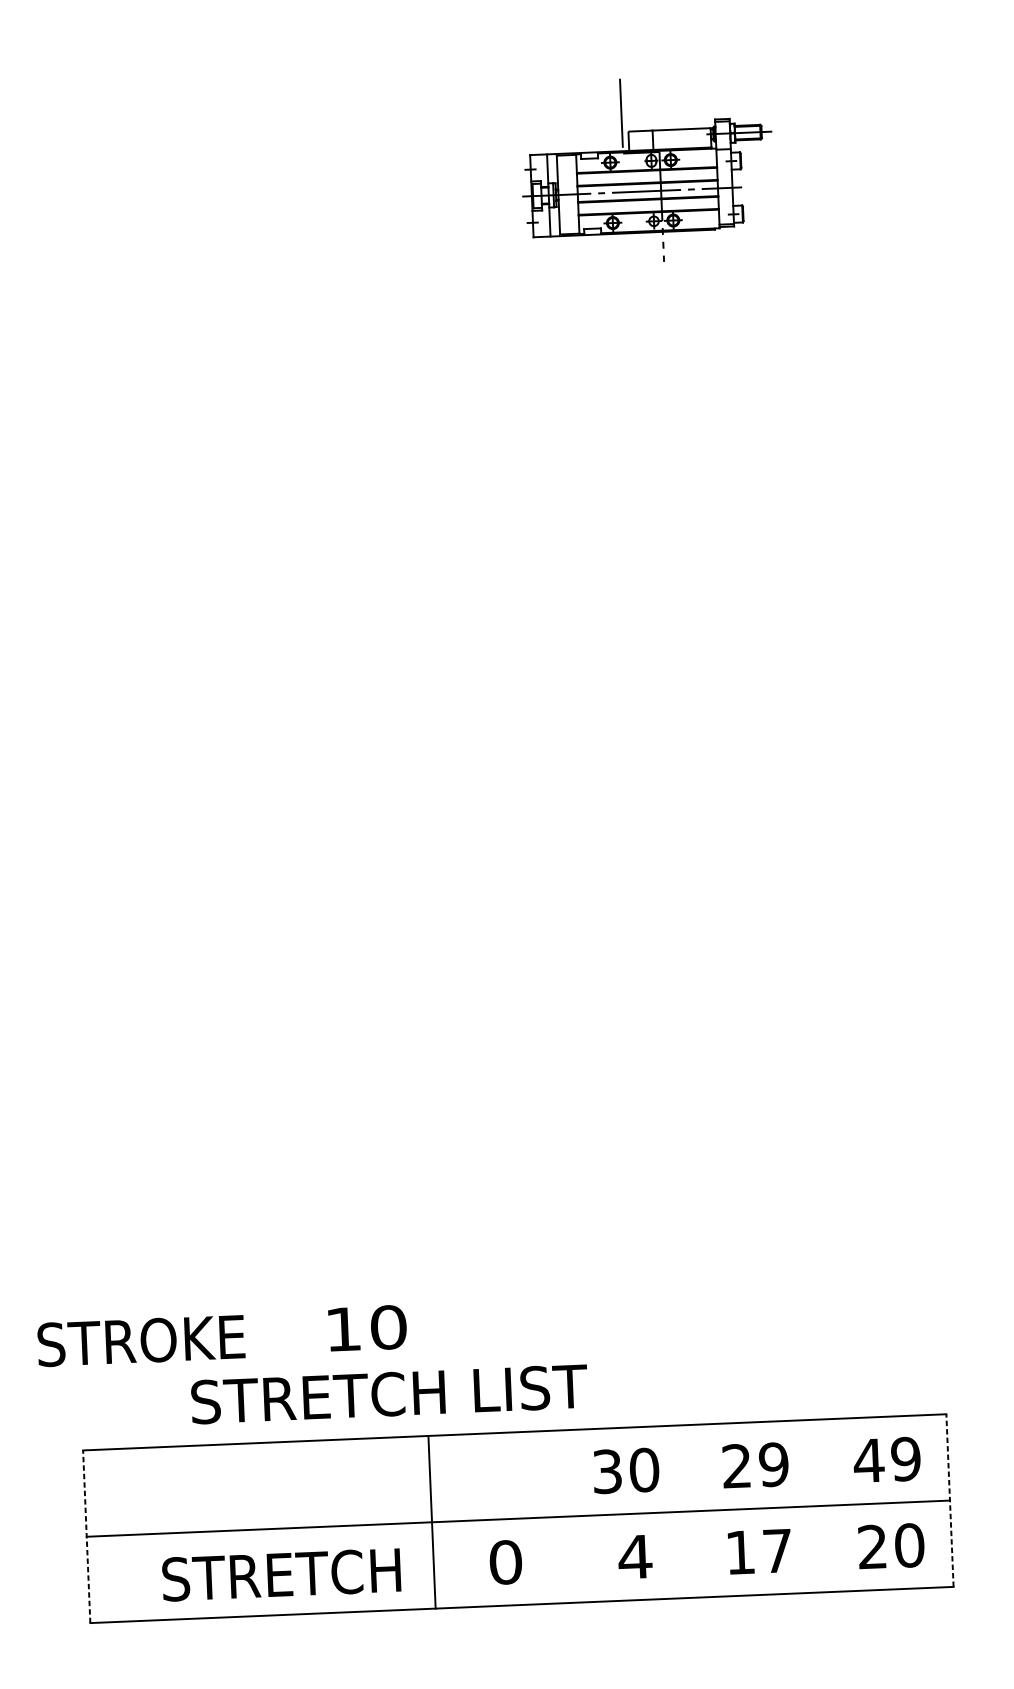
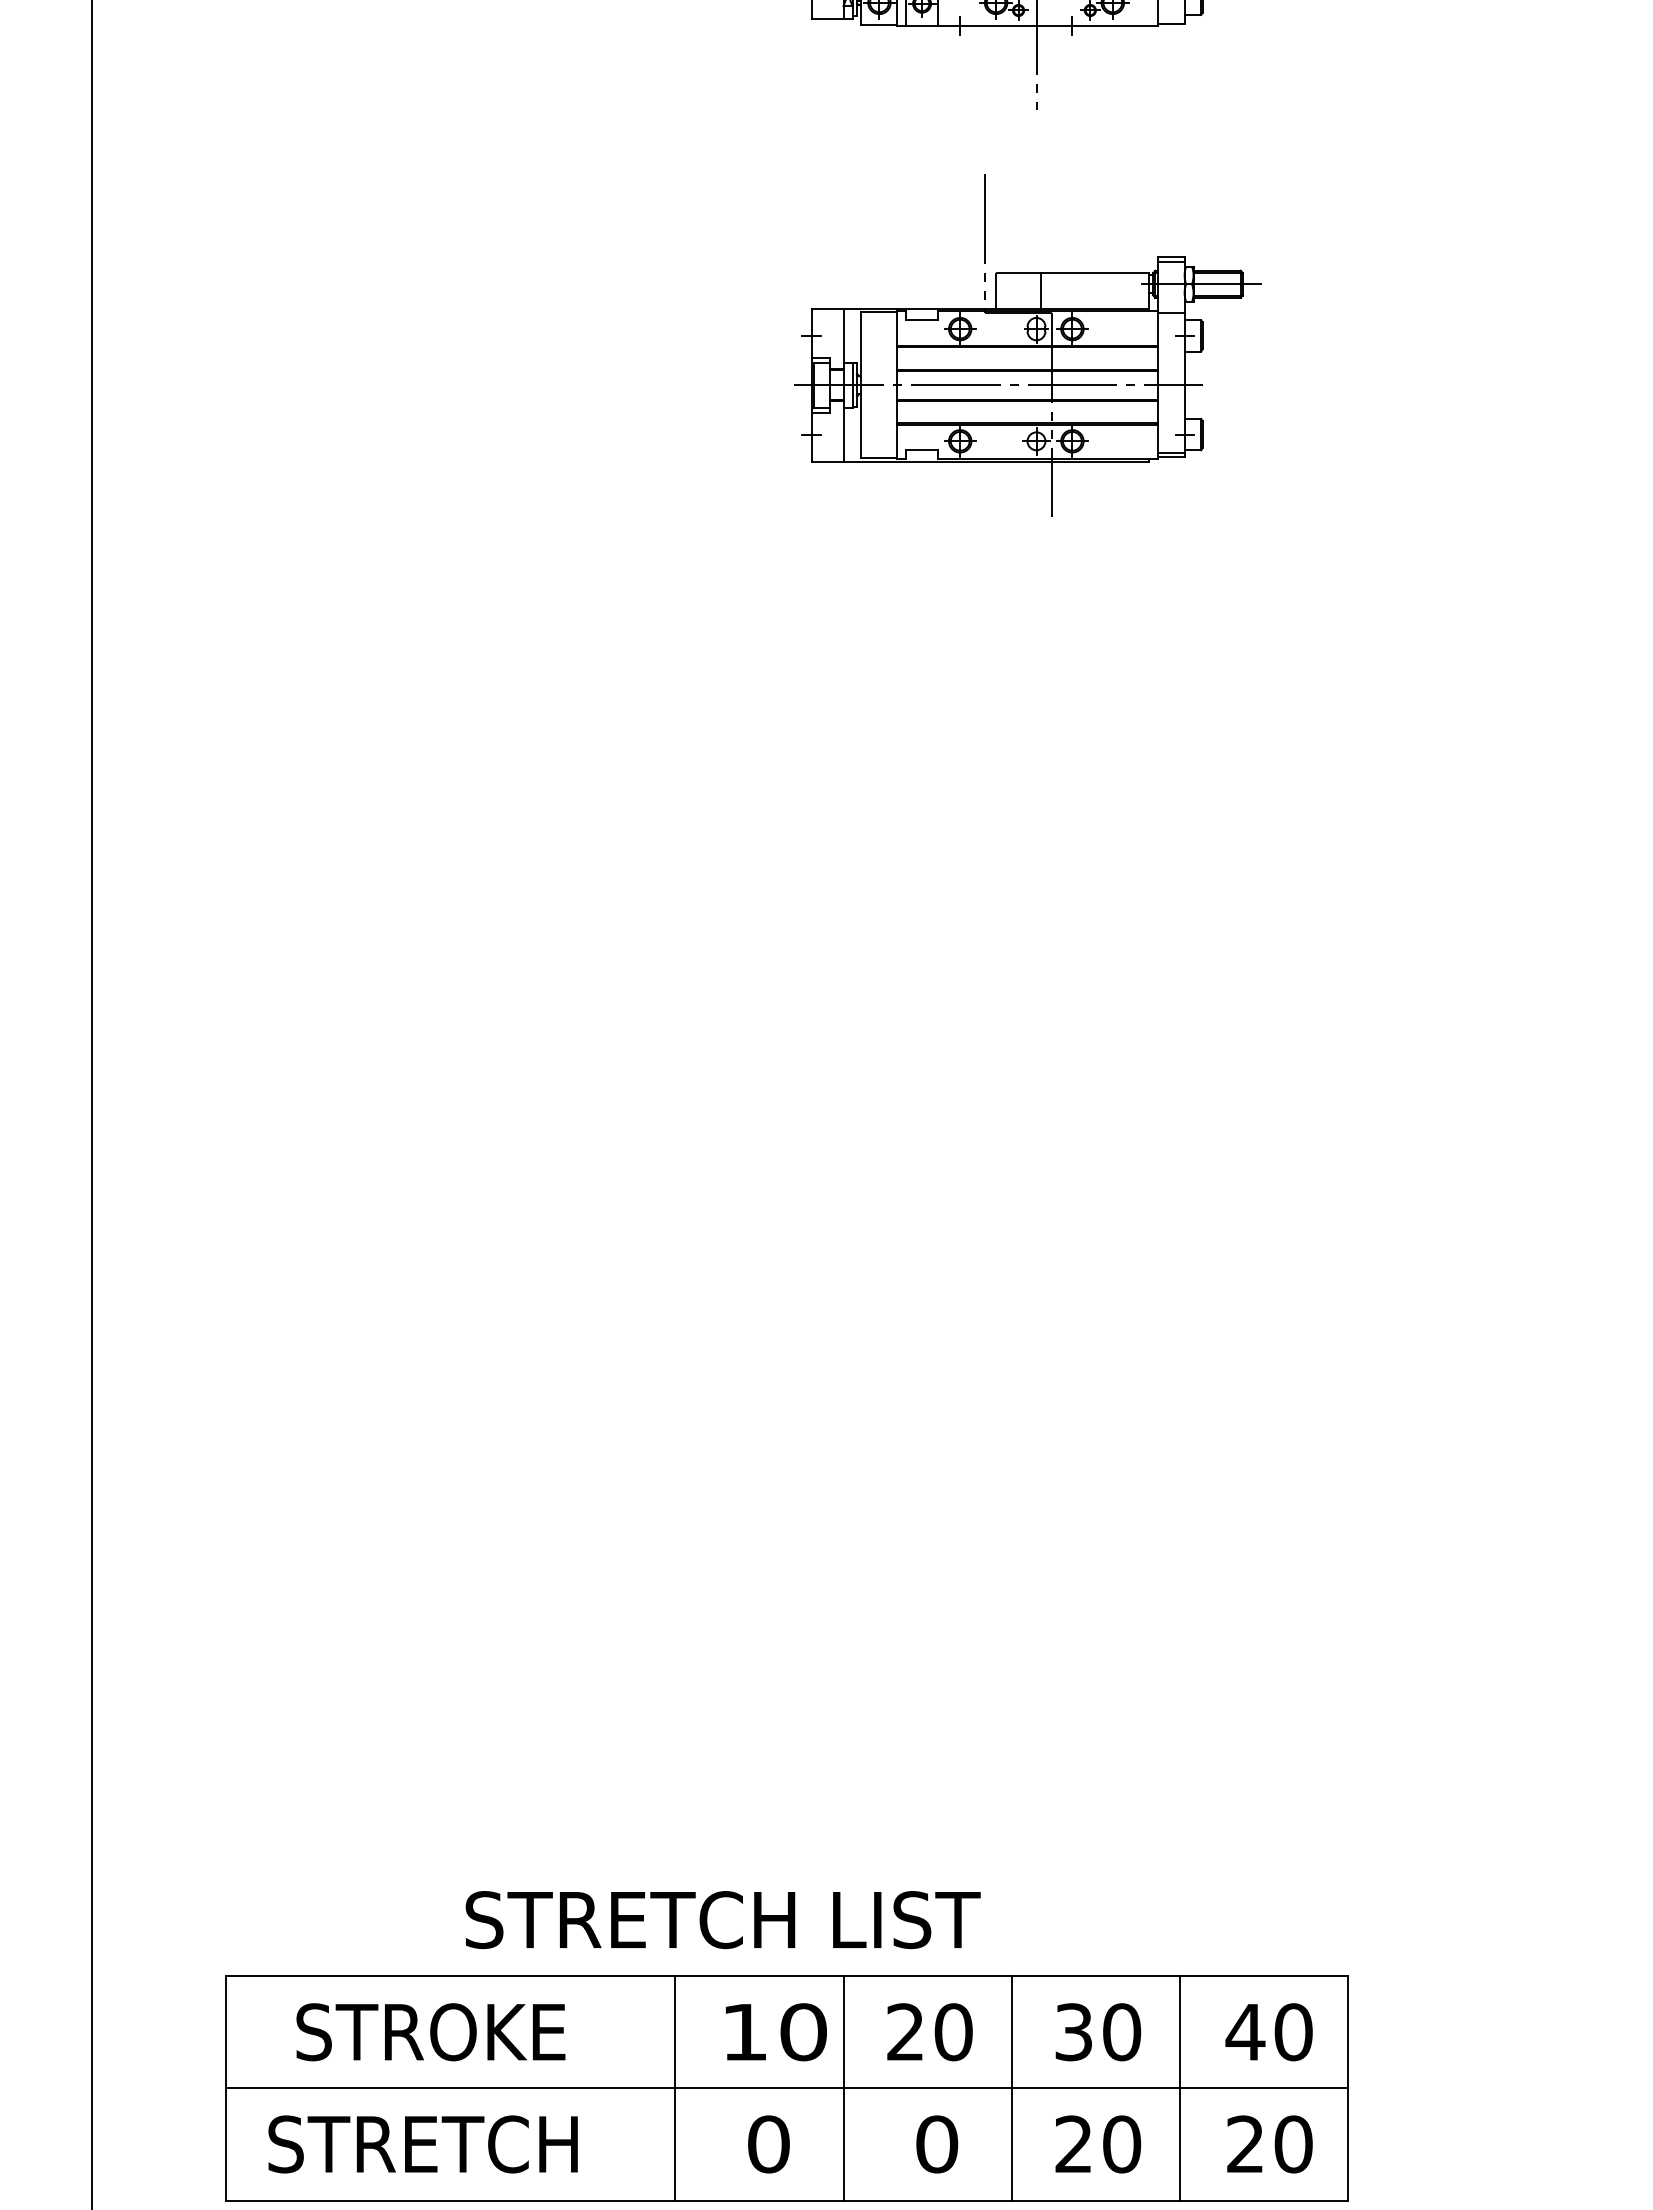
part: (646, 169) -> (1027, 345), size x1.43
text: (367, 1328) -> (776, 2032), moved
text: (140, 1341) -> (430, 2032), moved
text: (389, 1394) -> (722, 1920), moved
text: (905, 1459) -> (1293, 2032), 49 -> 40
text: (755, 1465) -> (1098, 2032), 29 -> 30
text: (607, 1471) -> (905, 2032), 30 -> 20
line: (950, 1499) -> (1348, 2087), dashed -> solid
line: (820, 1506) -> (1180, 2088), added
line: (690, 1511) -> (1011, 2088), added
line: (561, 1516) -> (843, 2088), added
line: (86, 1536) -> (226, 2087), dashed -> solid
text: (759, 1551) -> (1098, 2144), 17 -> 20
text: (634, 1557) -> (936, 2144), 4 -> 0
text: (281, 1574) -> (422, 2144), moved

